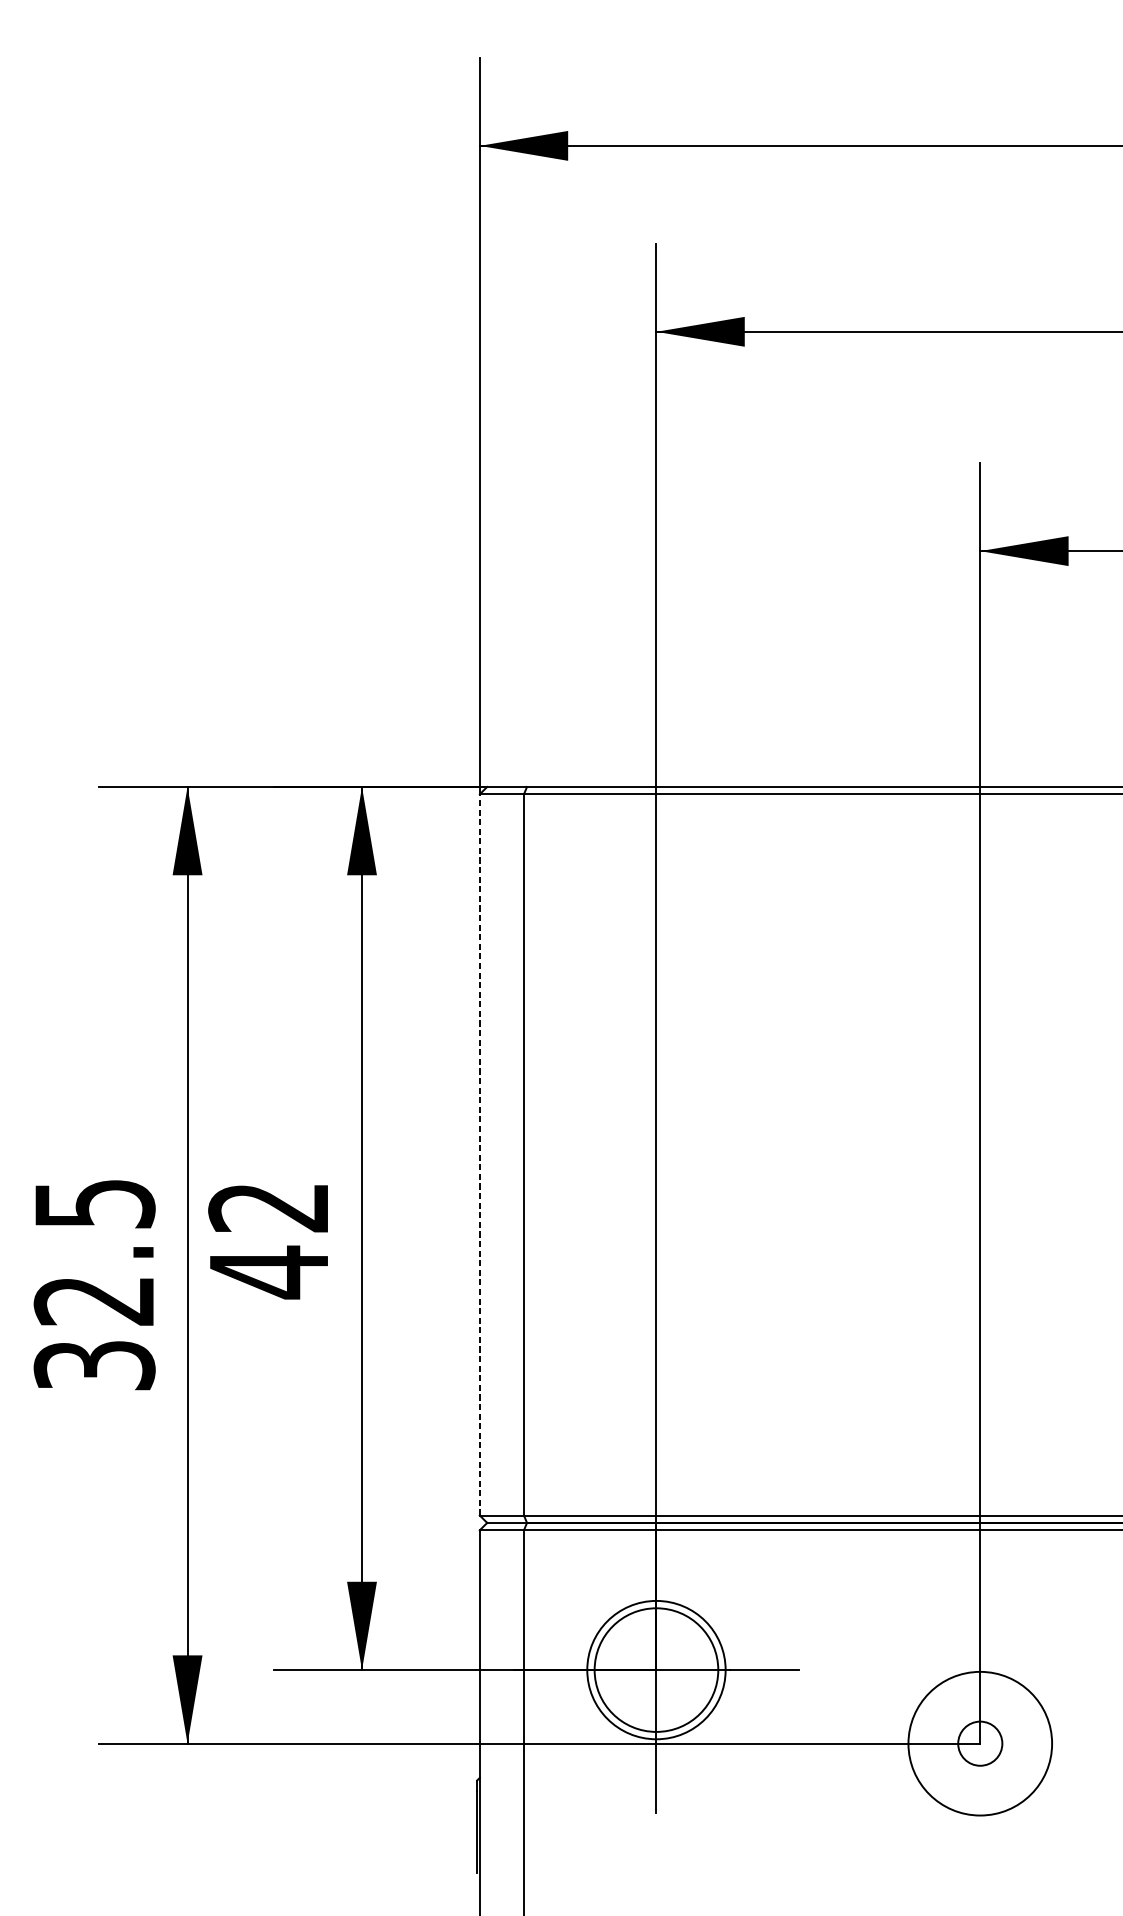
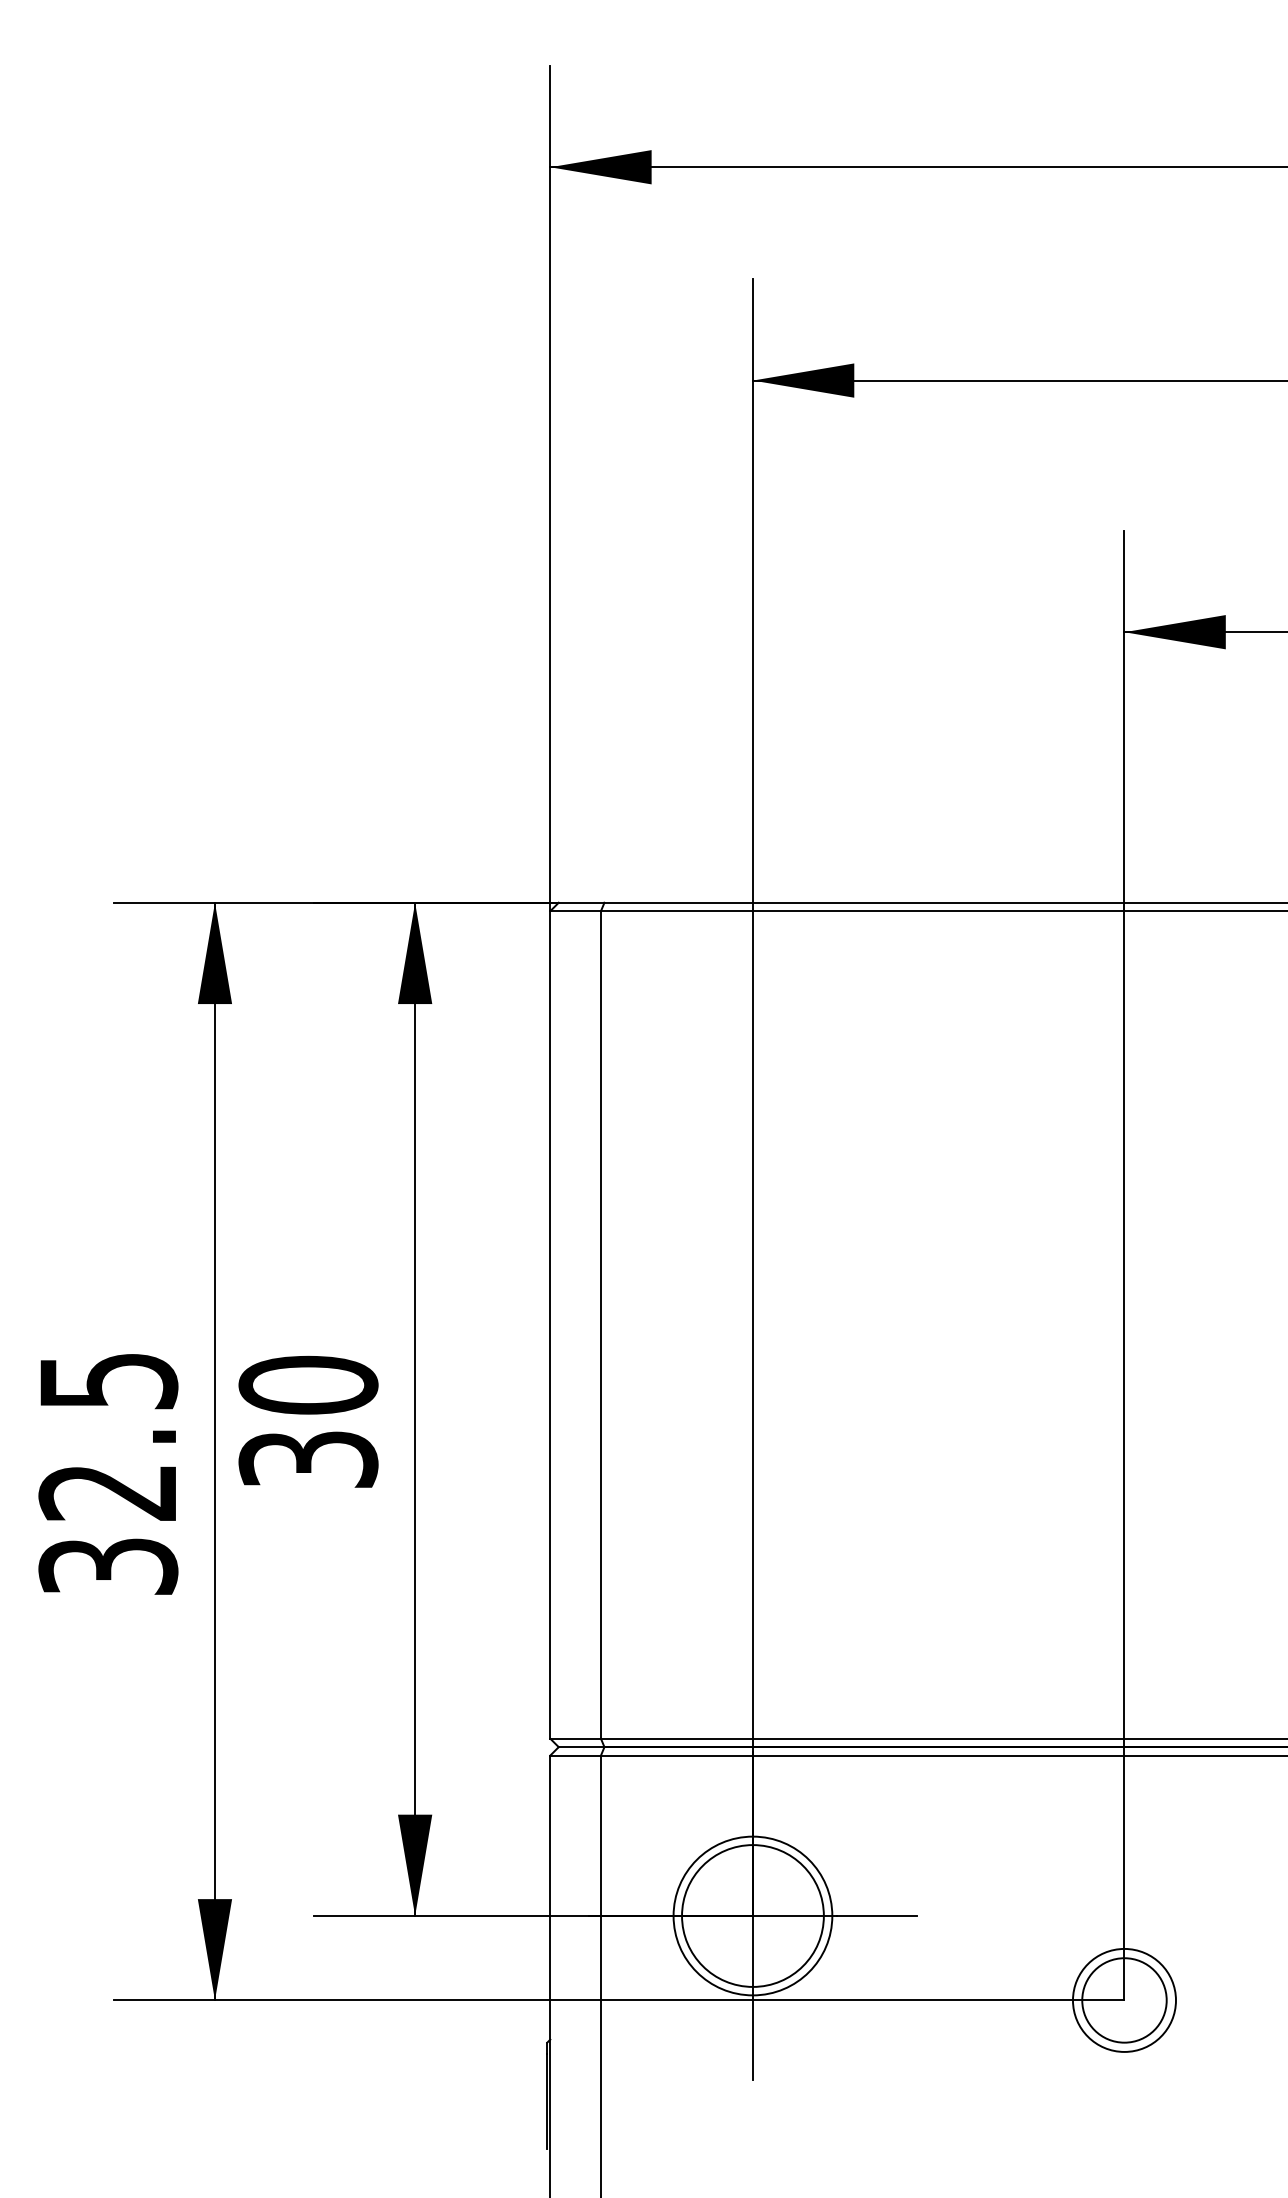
line: (480, 1154) -> (550, 1324), dashed -> solid
text: (269, 1239) -> (308, 1422), 42 -> 30
circle: (979, 1742) -> (1123, 1999), size x0.62
circle: (980, 1743) -> (1124, 2000), size x1.67

